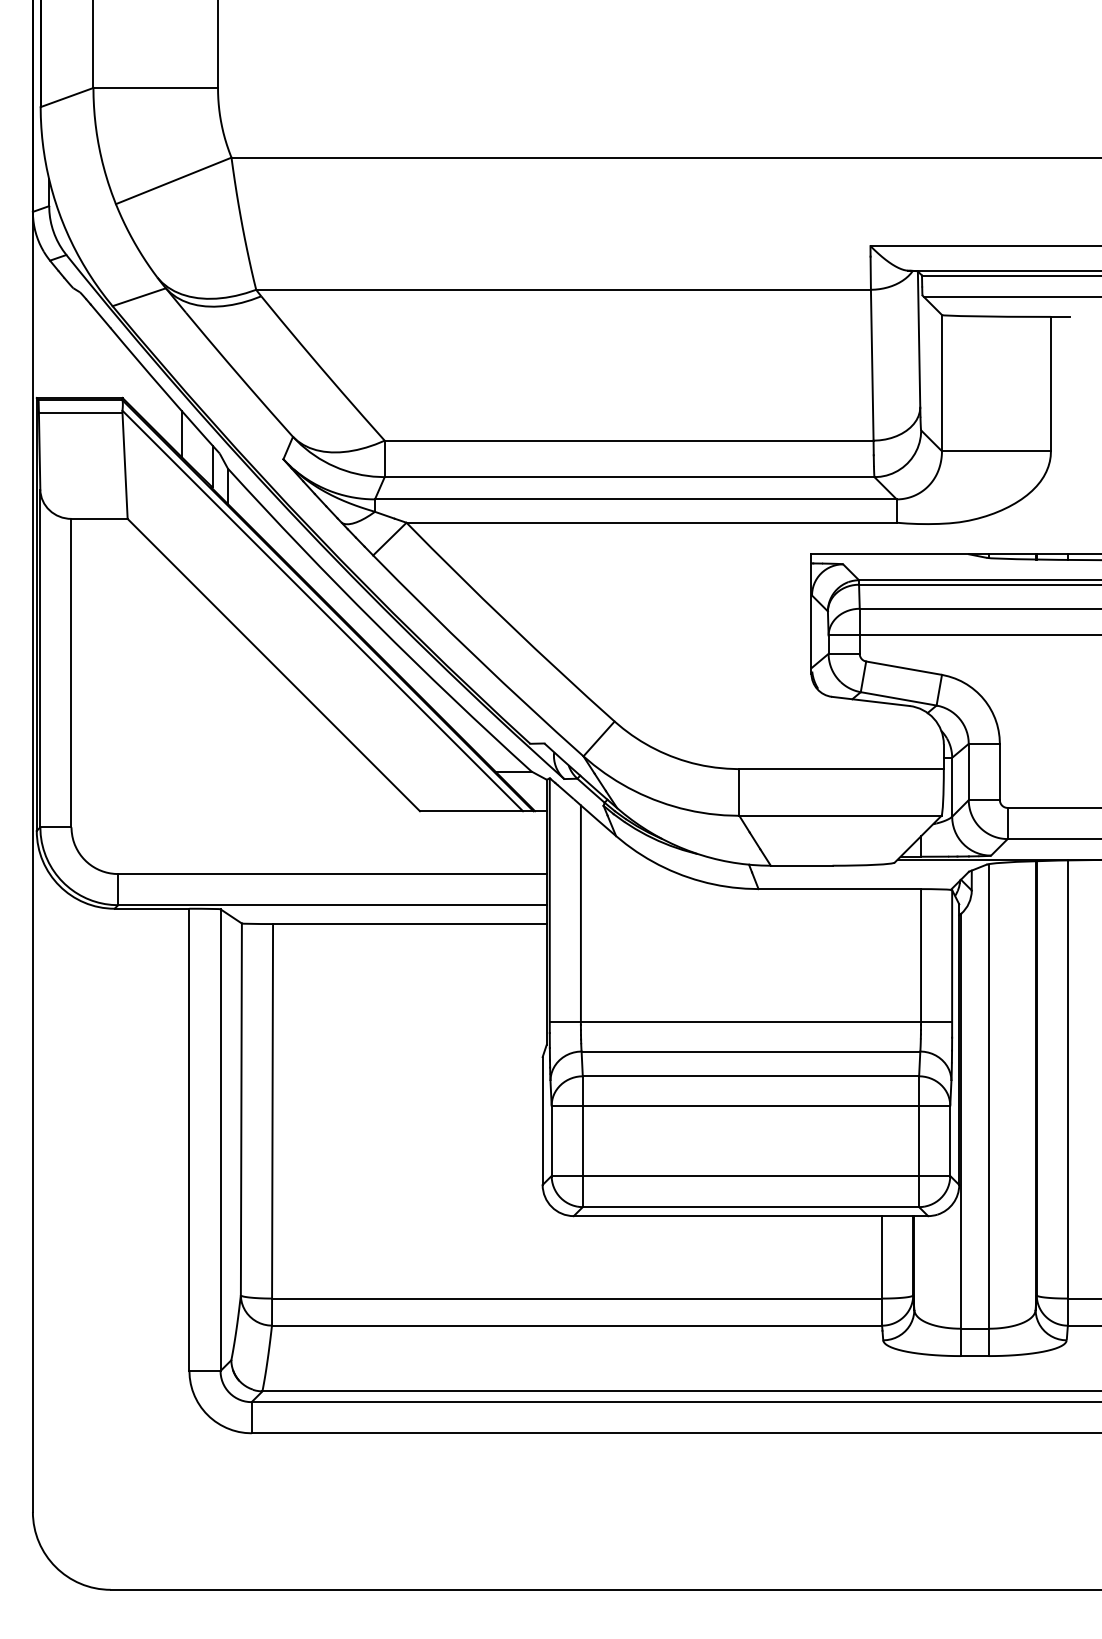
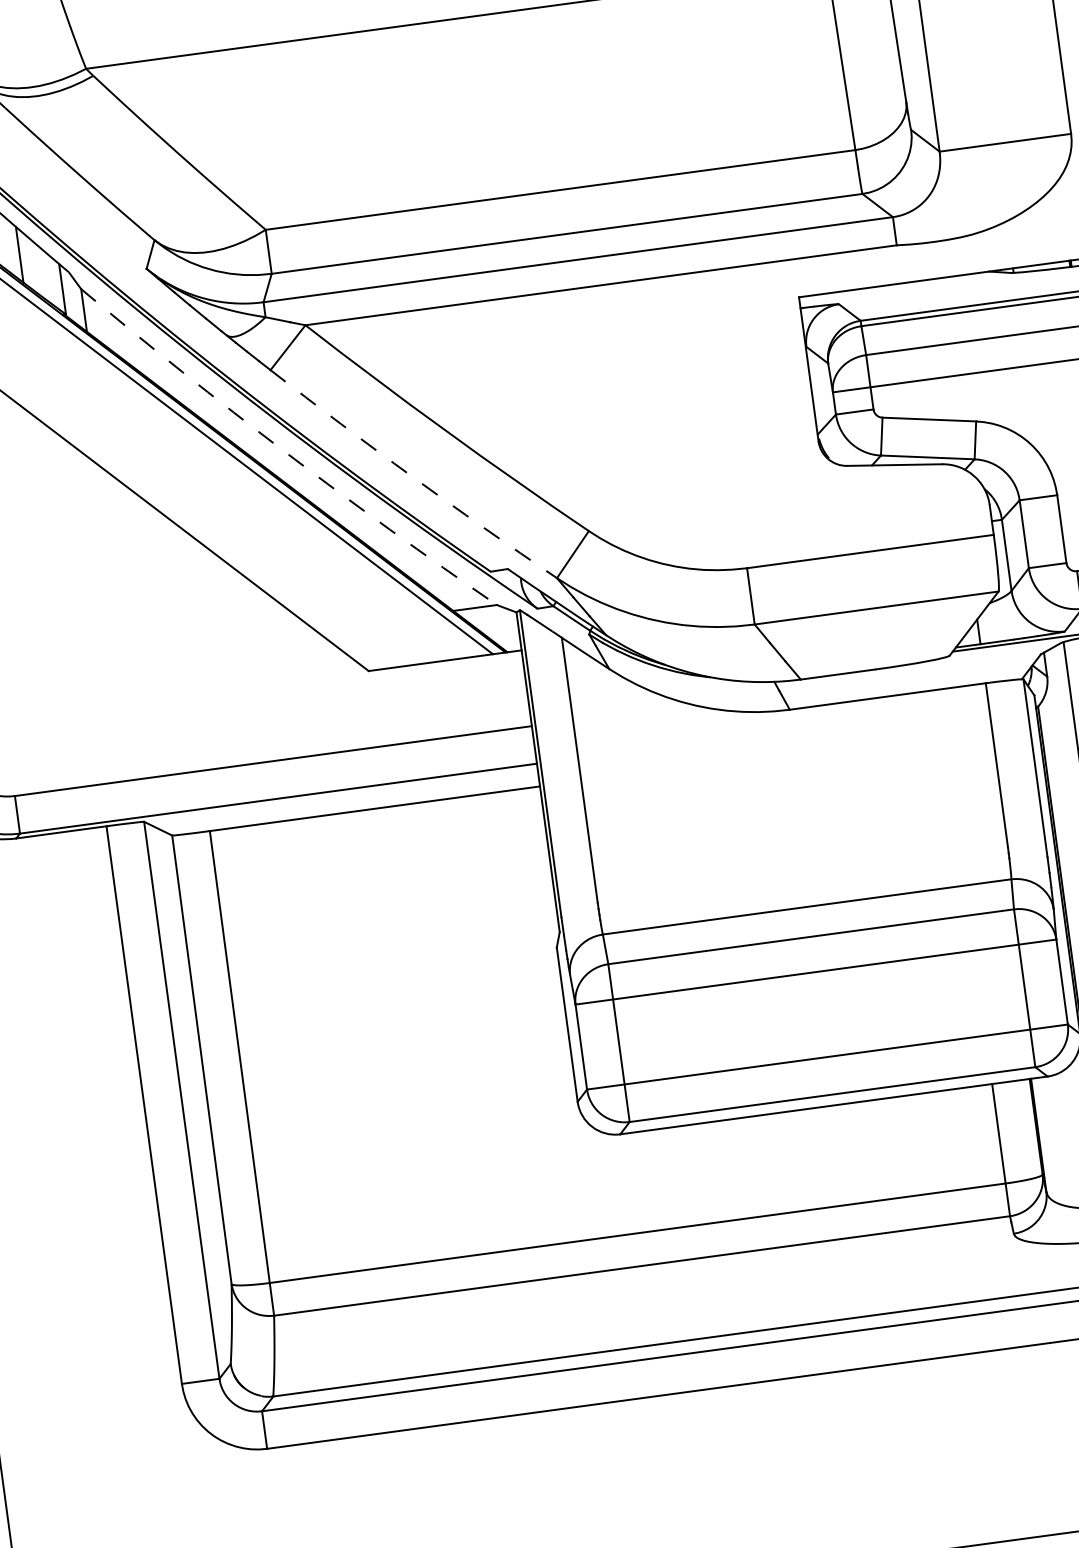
arc: (376, 623) -> (285, 451), solid -> dashed
arc: (476, 657) -> (411, 476), solid -> dashed
line: (750, 1022) -> (801, 871), removed

